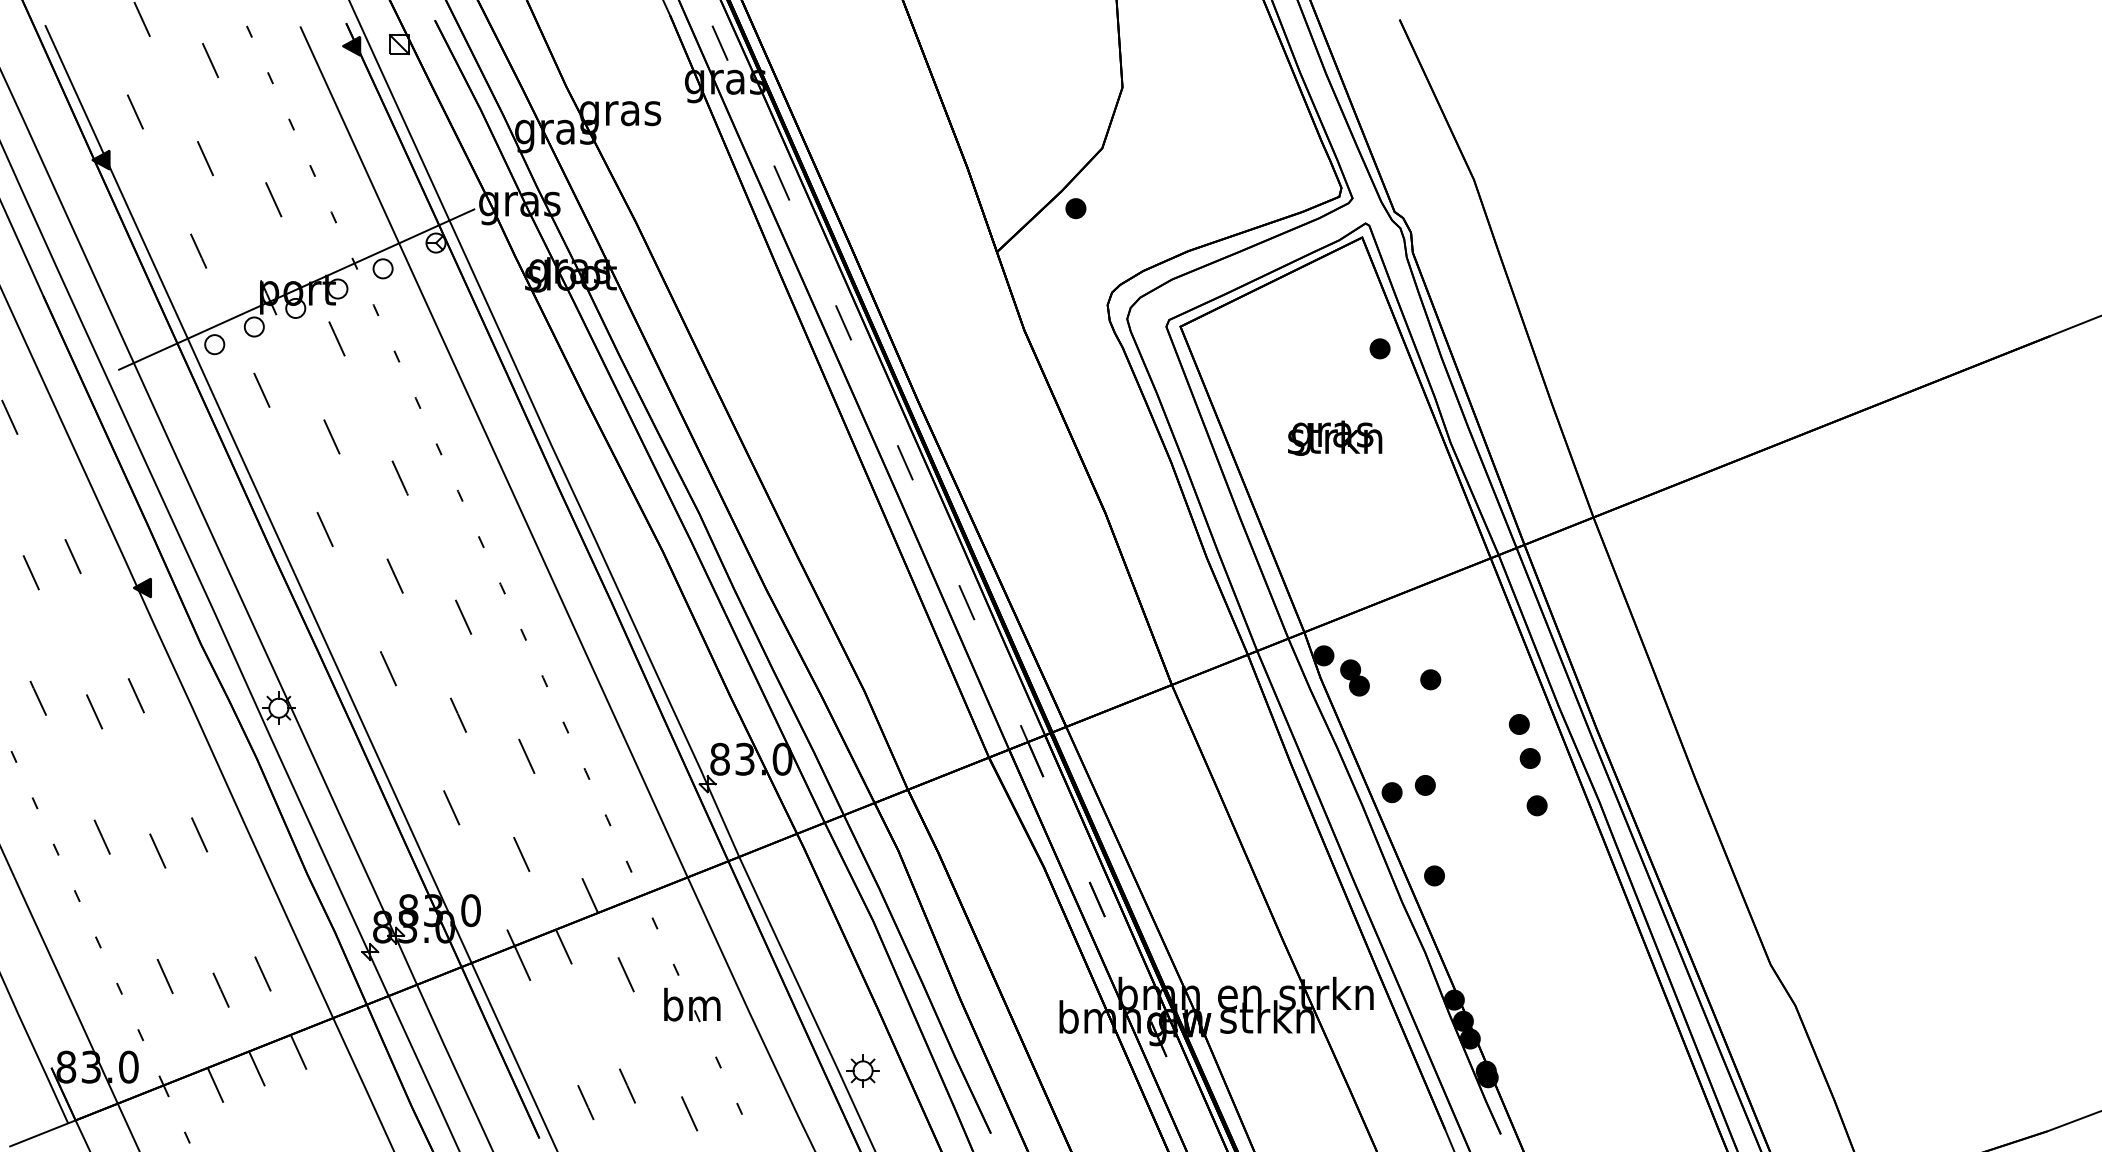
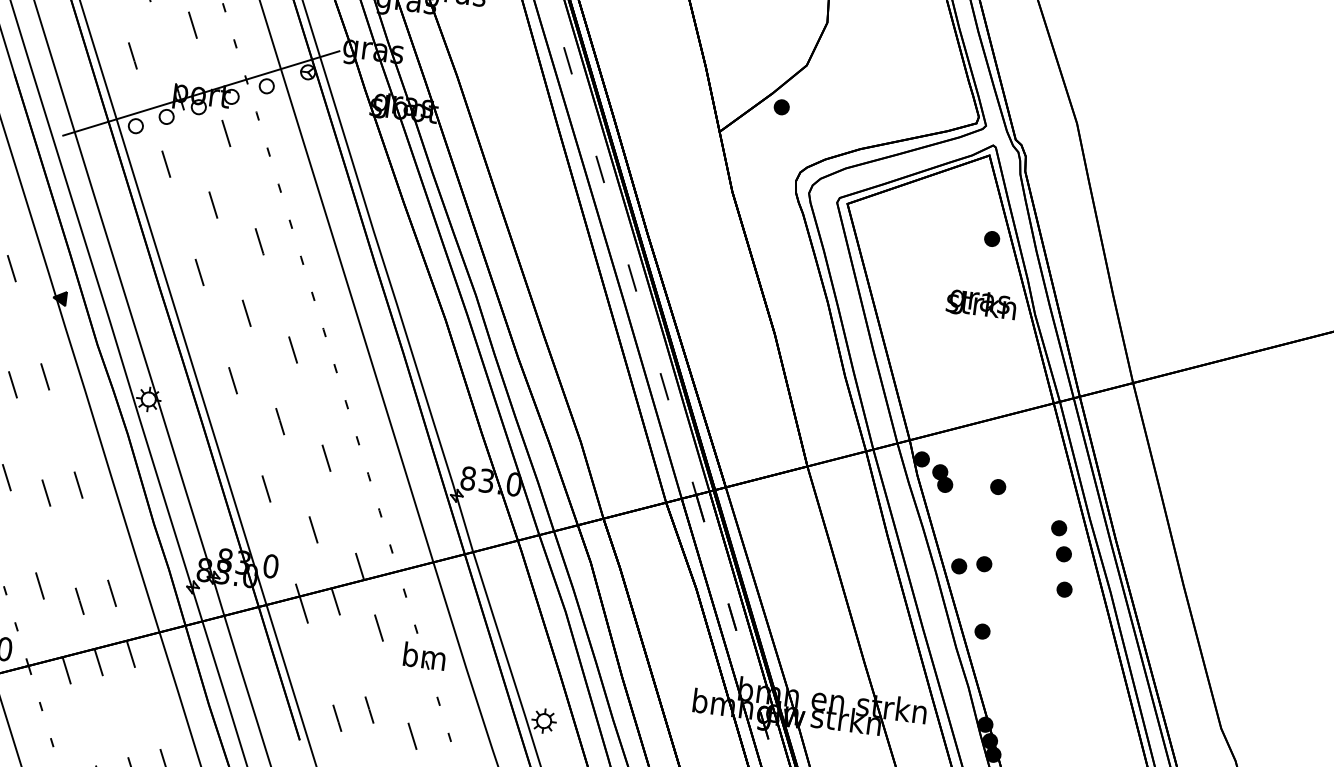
text: (1335, 437) -> (981, 303), moved

